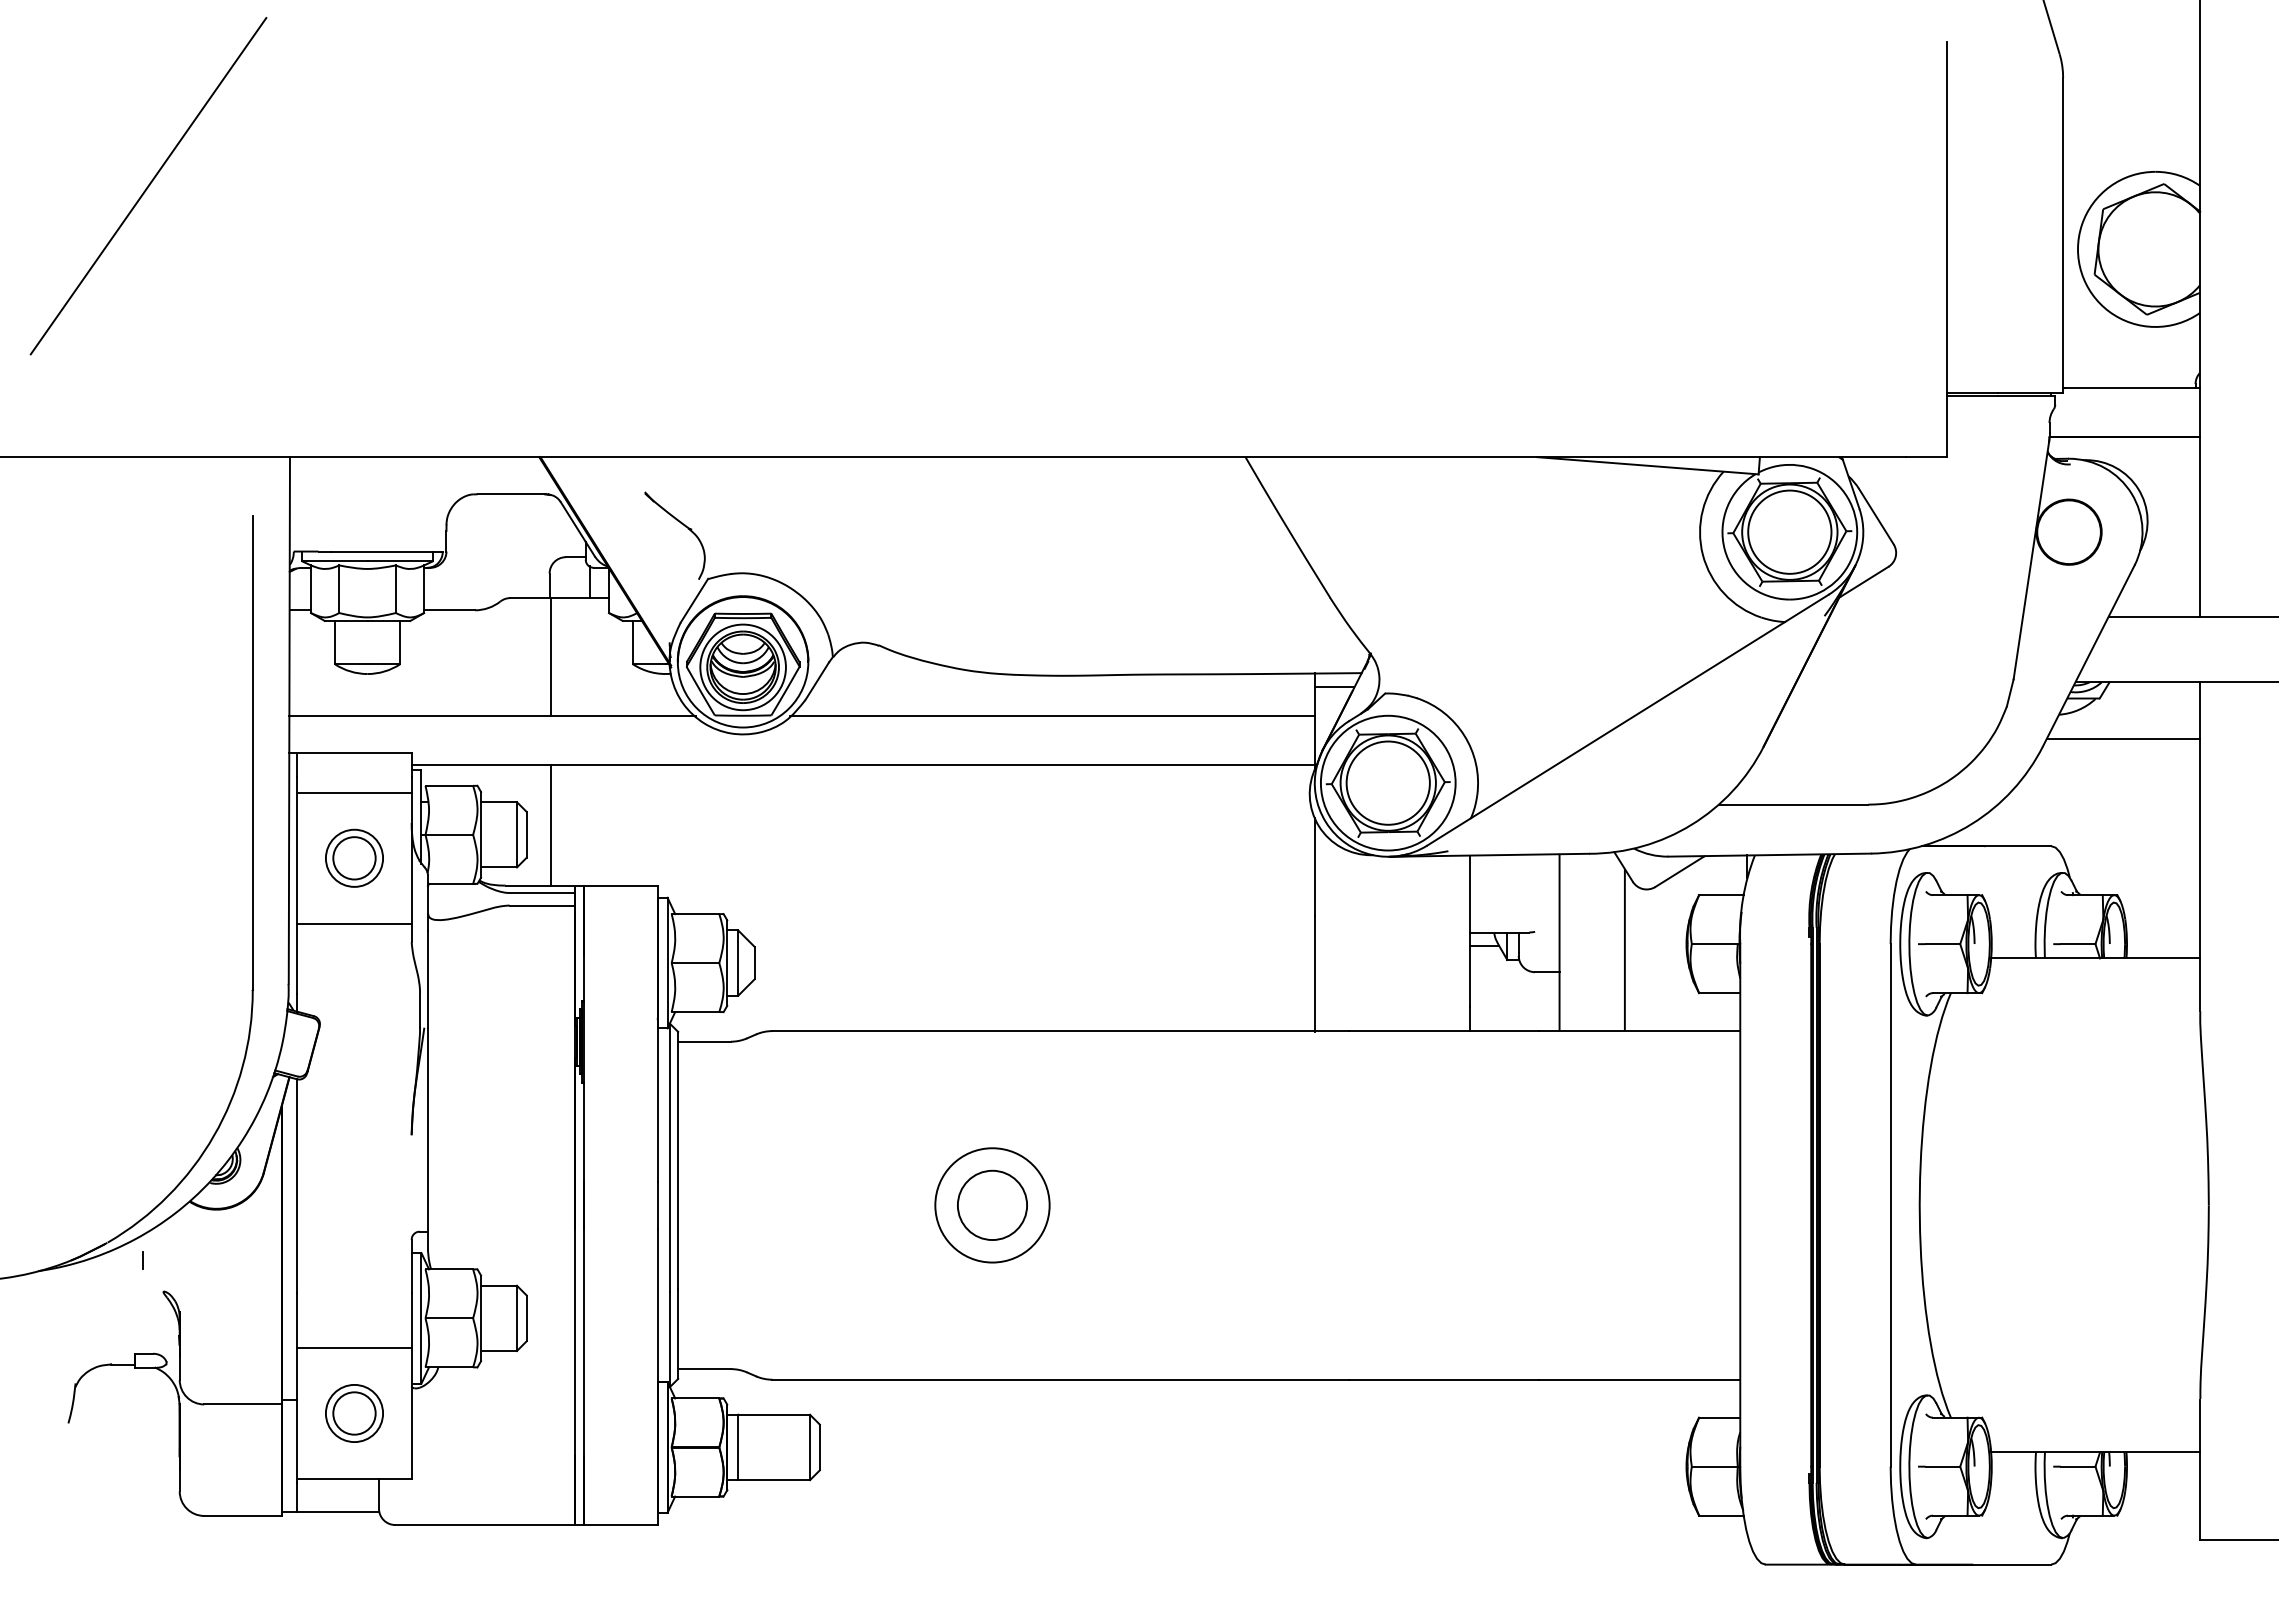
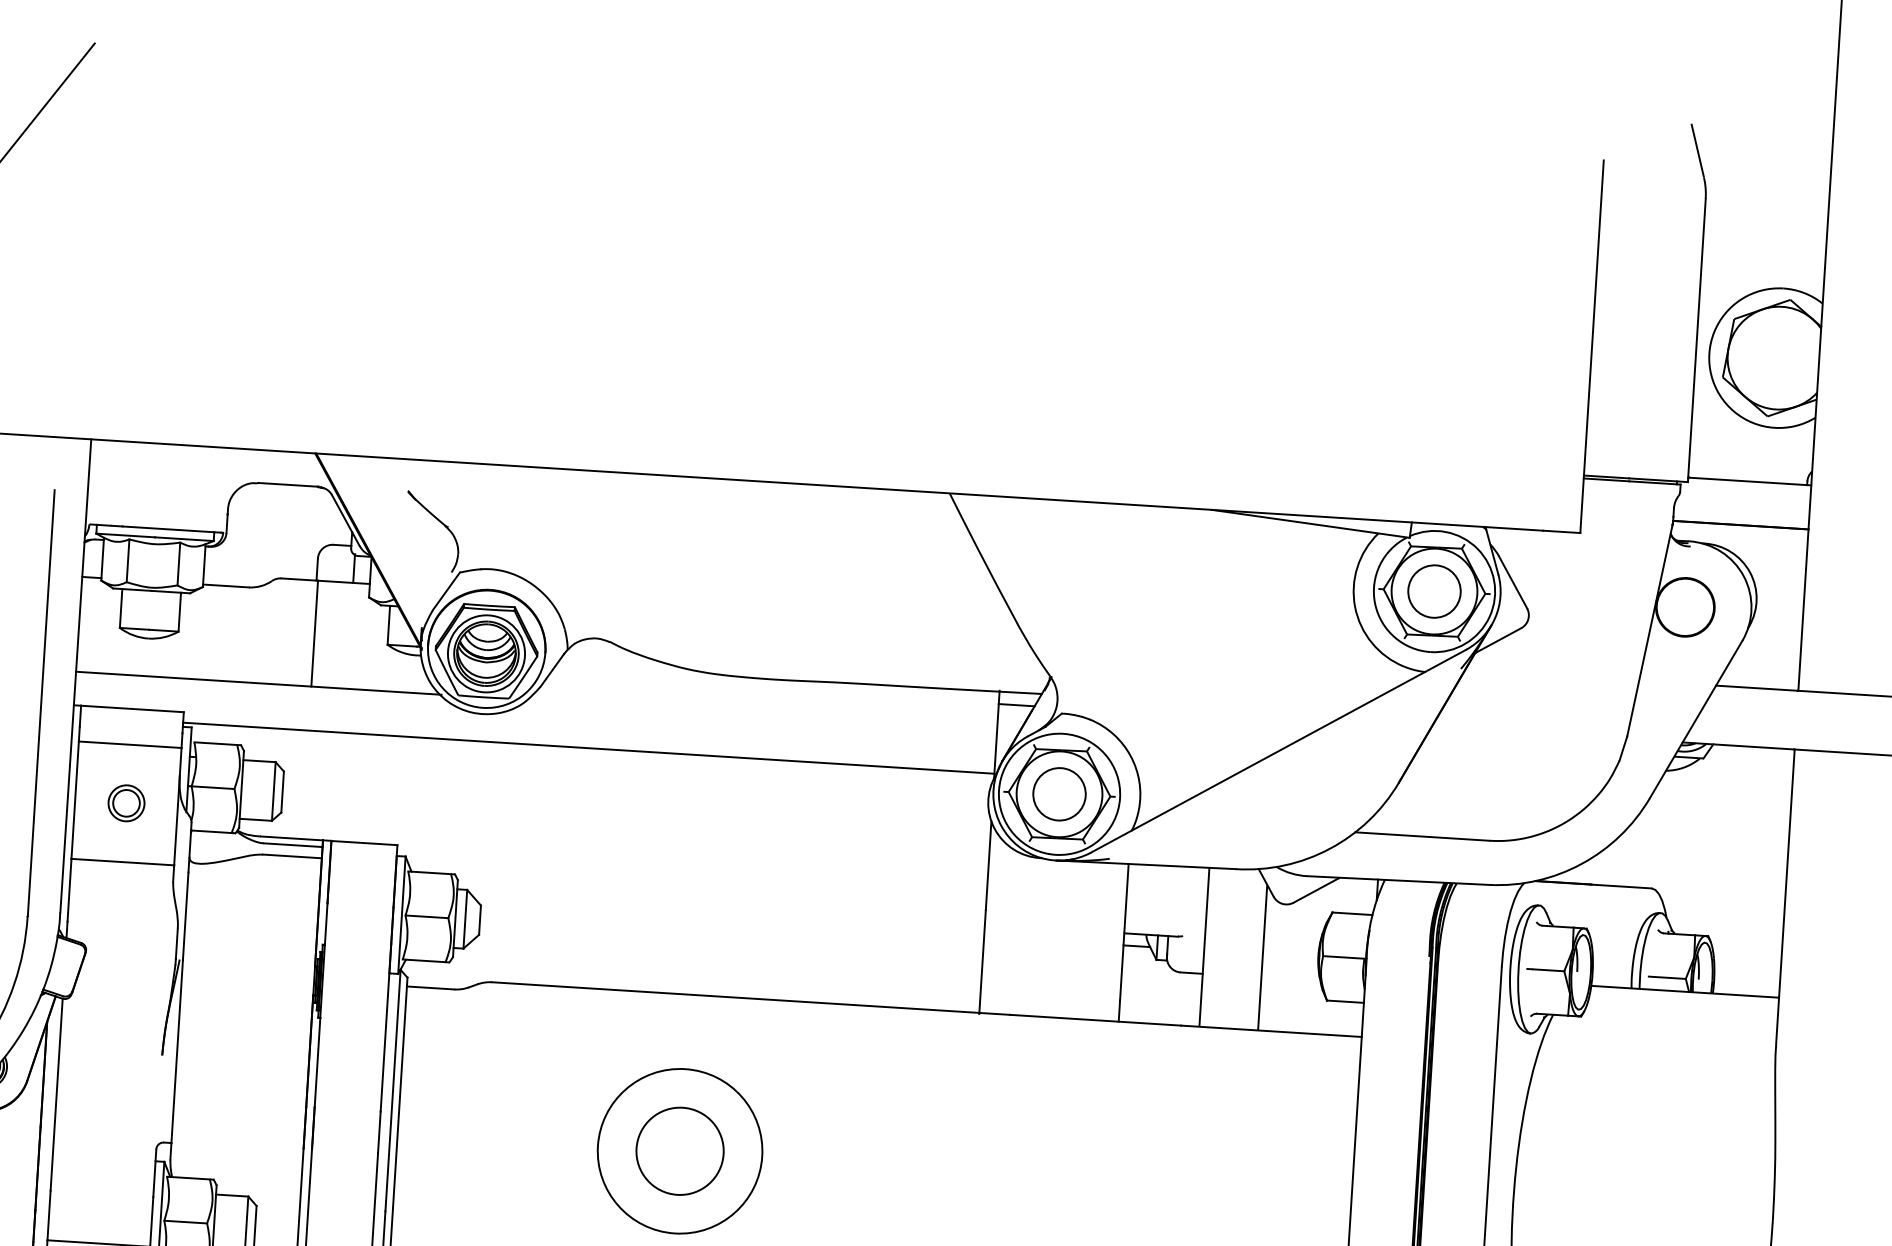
circle: (1789, 531) -> (1434, 590), size x0.7
line: (1052, 715) -> (761, 714), removed
line: (2123, 739) -> (1722, 796), removed
circle: (1387, 782) -> (1058, 793), size x0.7
line: (551, 824) -> (305, 784), removed
part: (354, 857) -> (126, 802), size x0.7
circle: (992, 1205) -> (680, 1151), size x1.4
circle: (992, 1205) -> (680, 1151), size x1.6

